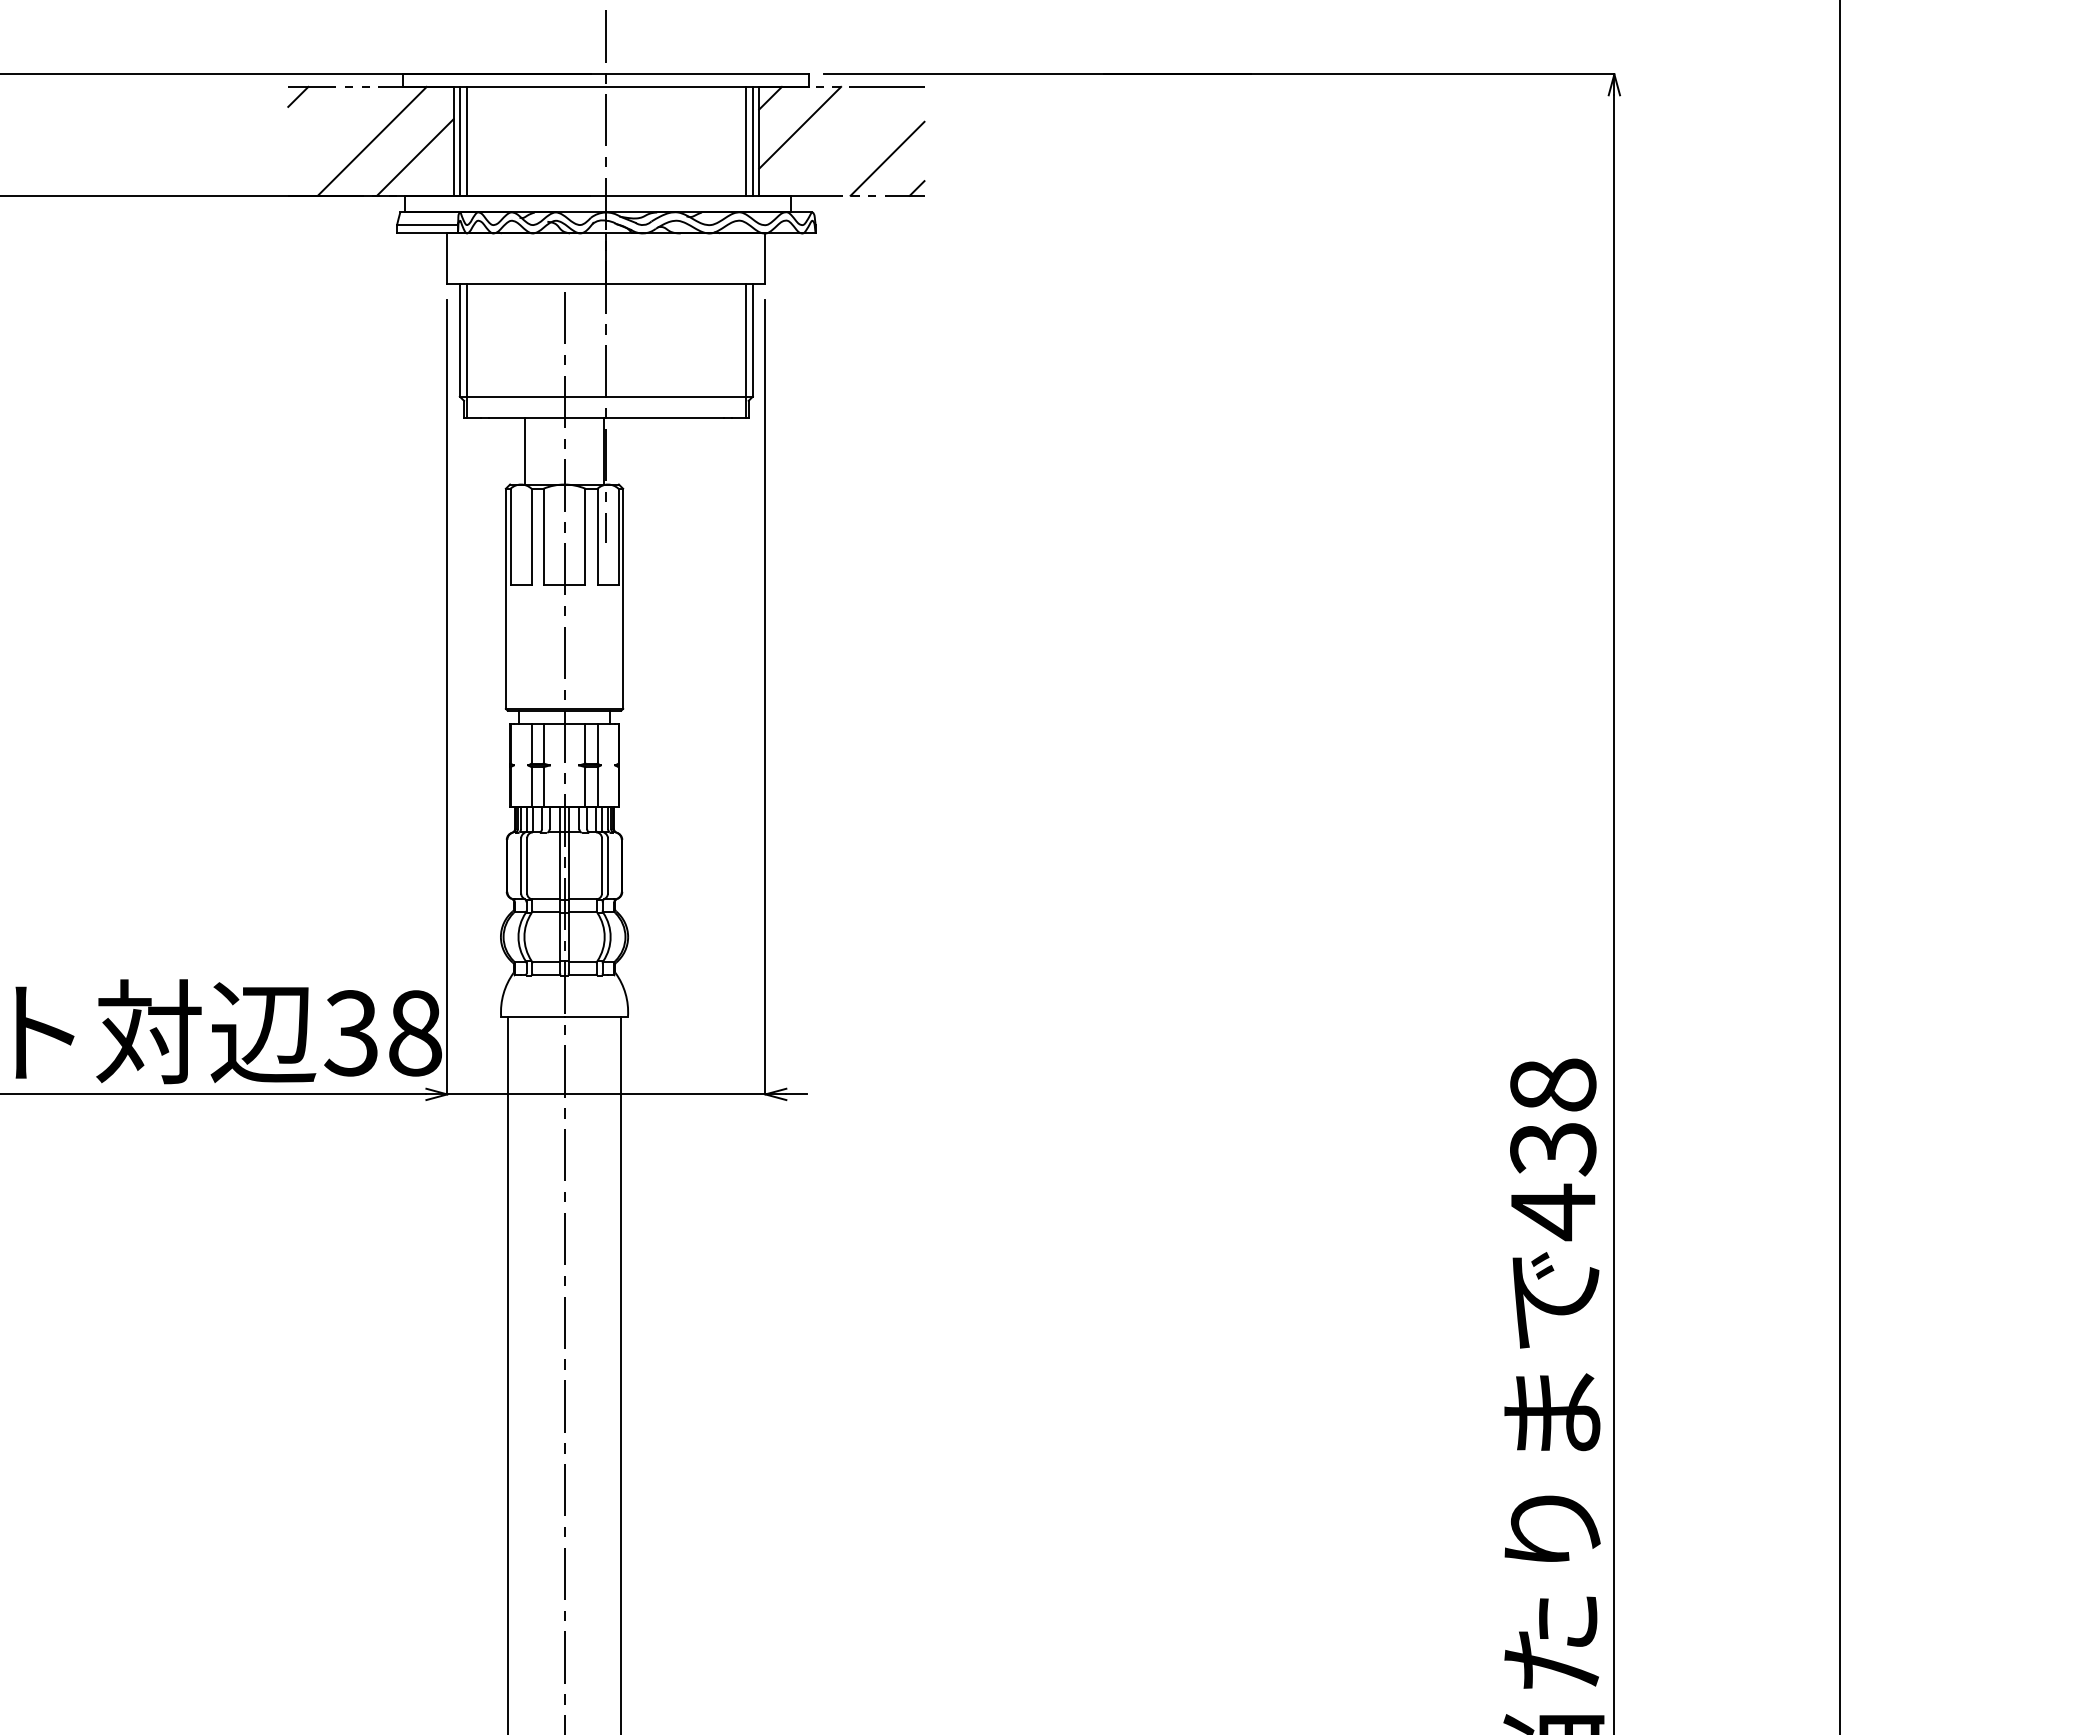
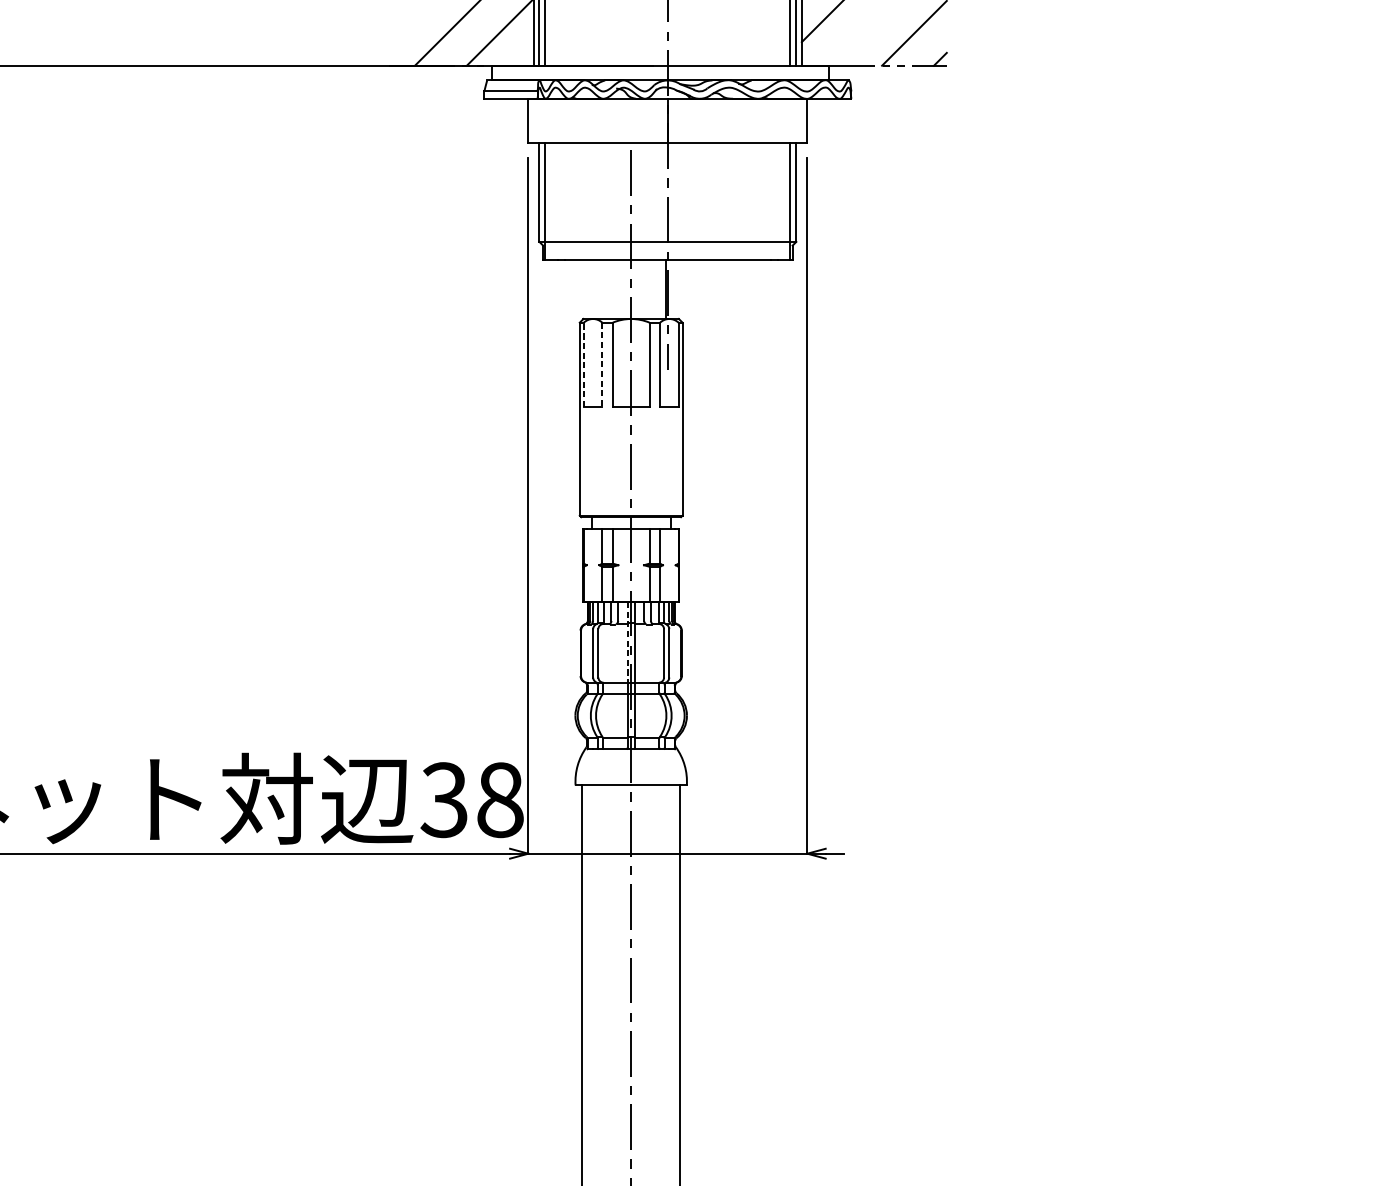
line: (524, 450) -> (596, 289), removed
line: (510, 536) -> (583, 364), solid -> dashed
line: (531, 537) -> (602, 365), solid -> dashed
line: (560, 853) -> (627, 642), solid -> dashed

